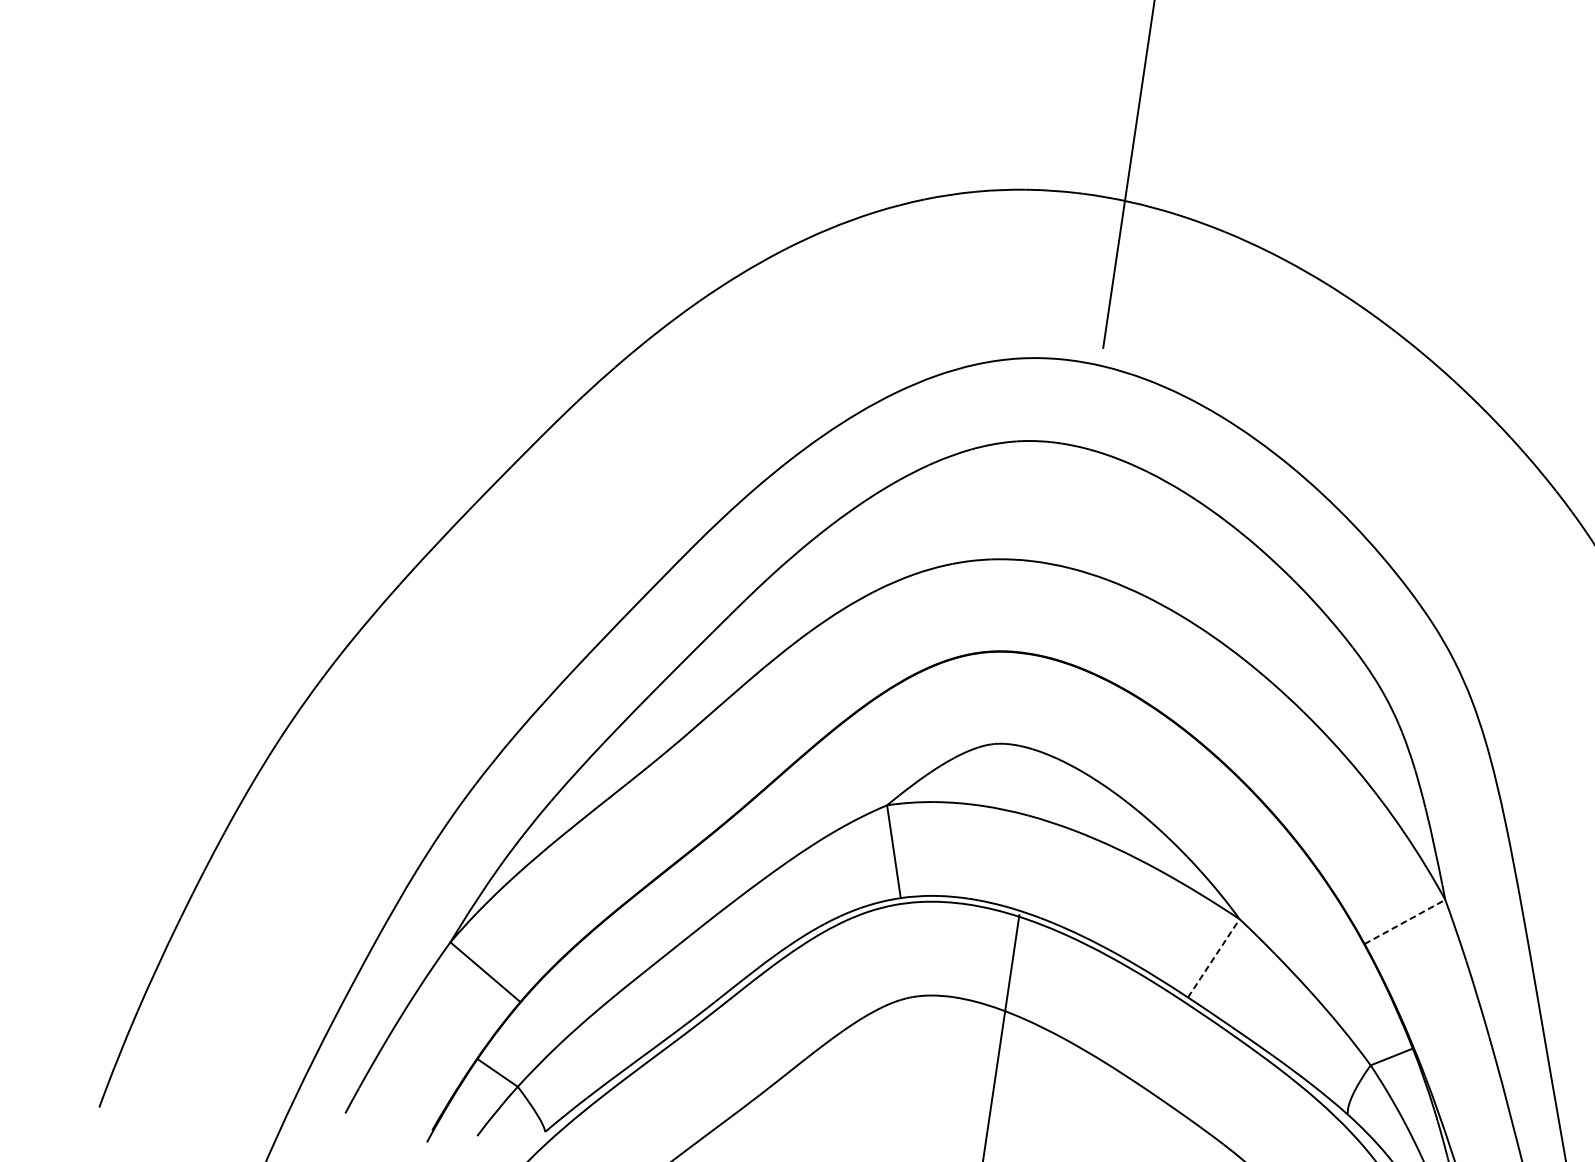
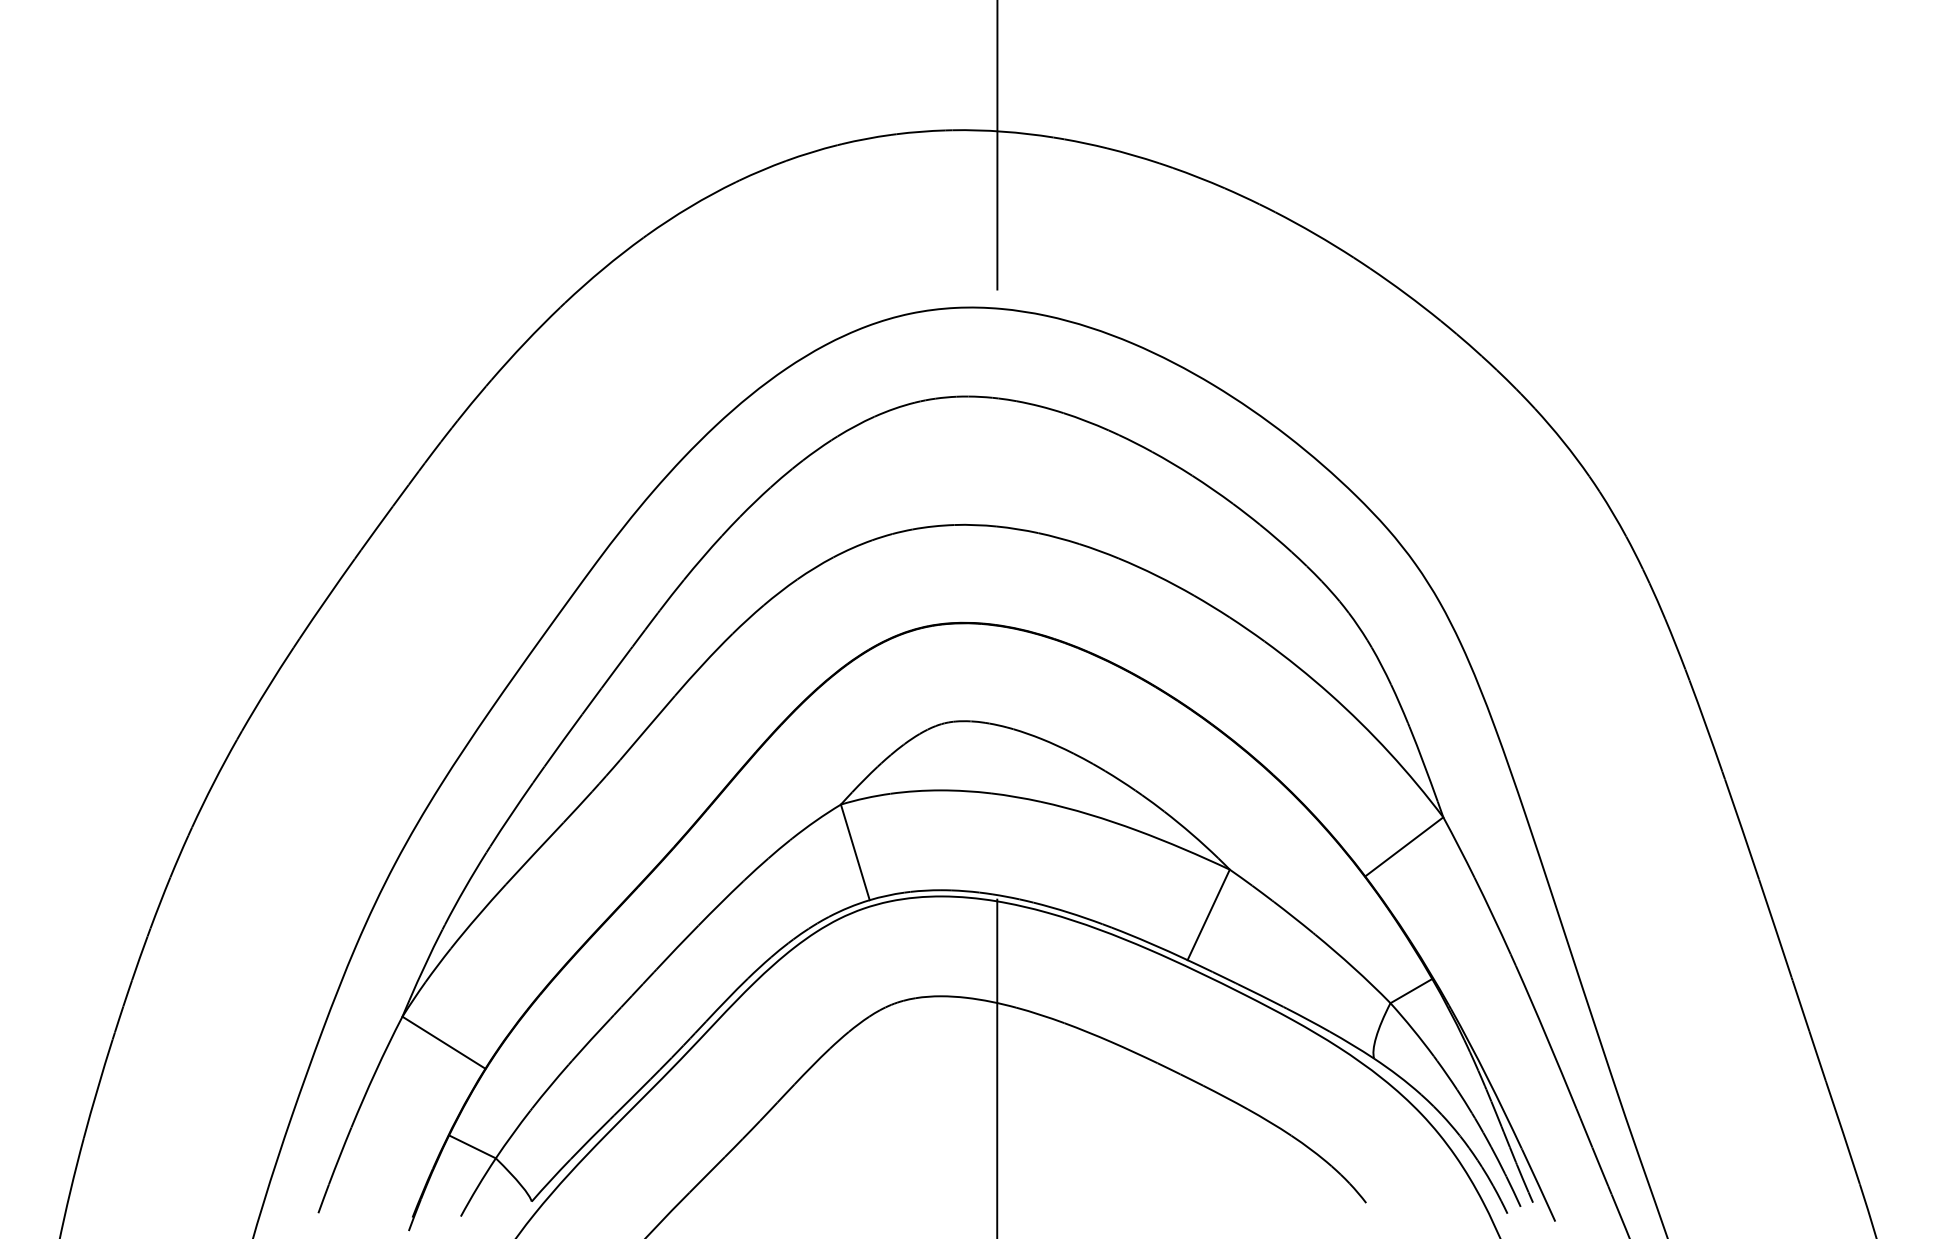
line: (1405, 921) -> (1404, 846), dashed -> solid
line: (1213, 957) -> (1208, 914), dashed -> solid

